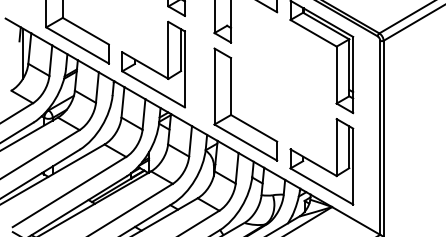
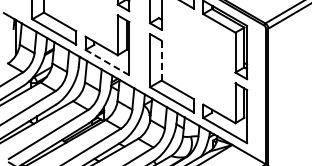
line: (230, 86) -> (161, 60), solid -> dashed
line: (153, 89) -> (107, 62), solid -> dashed

